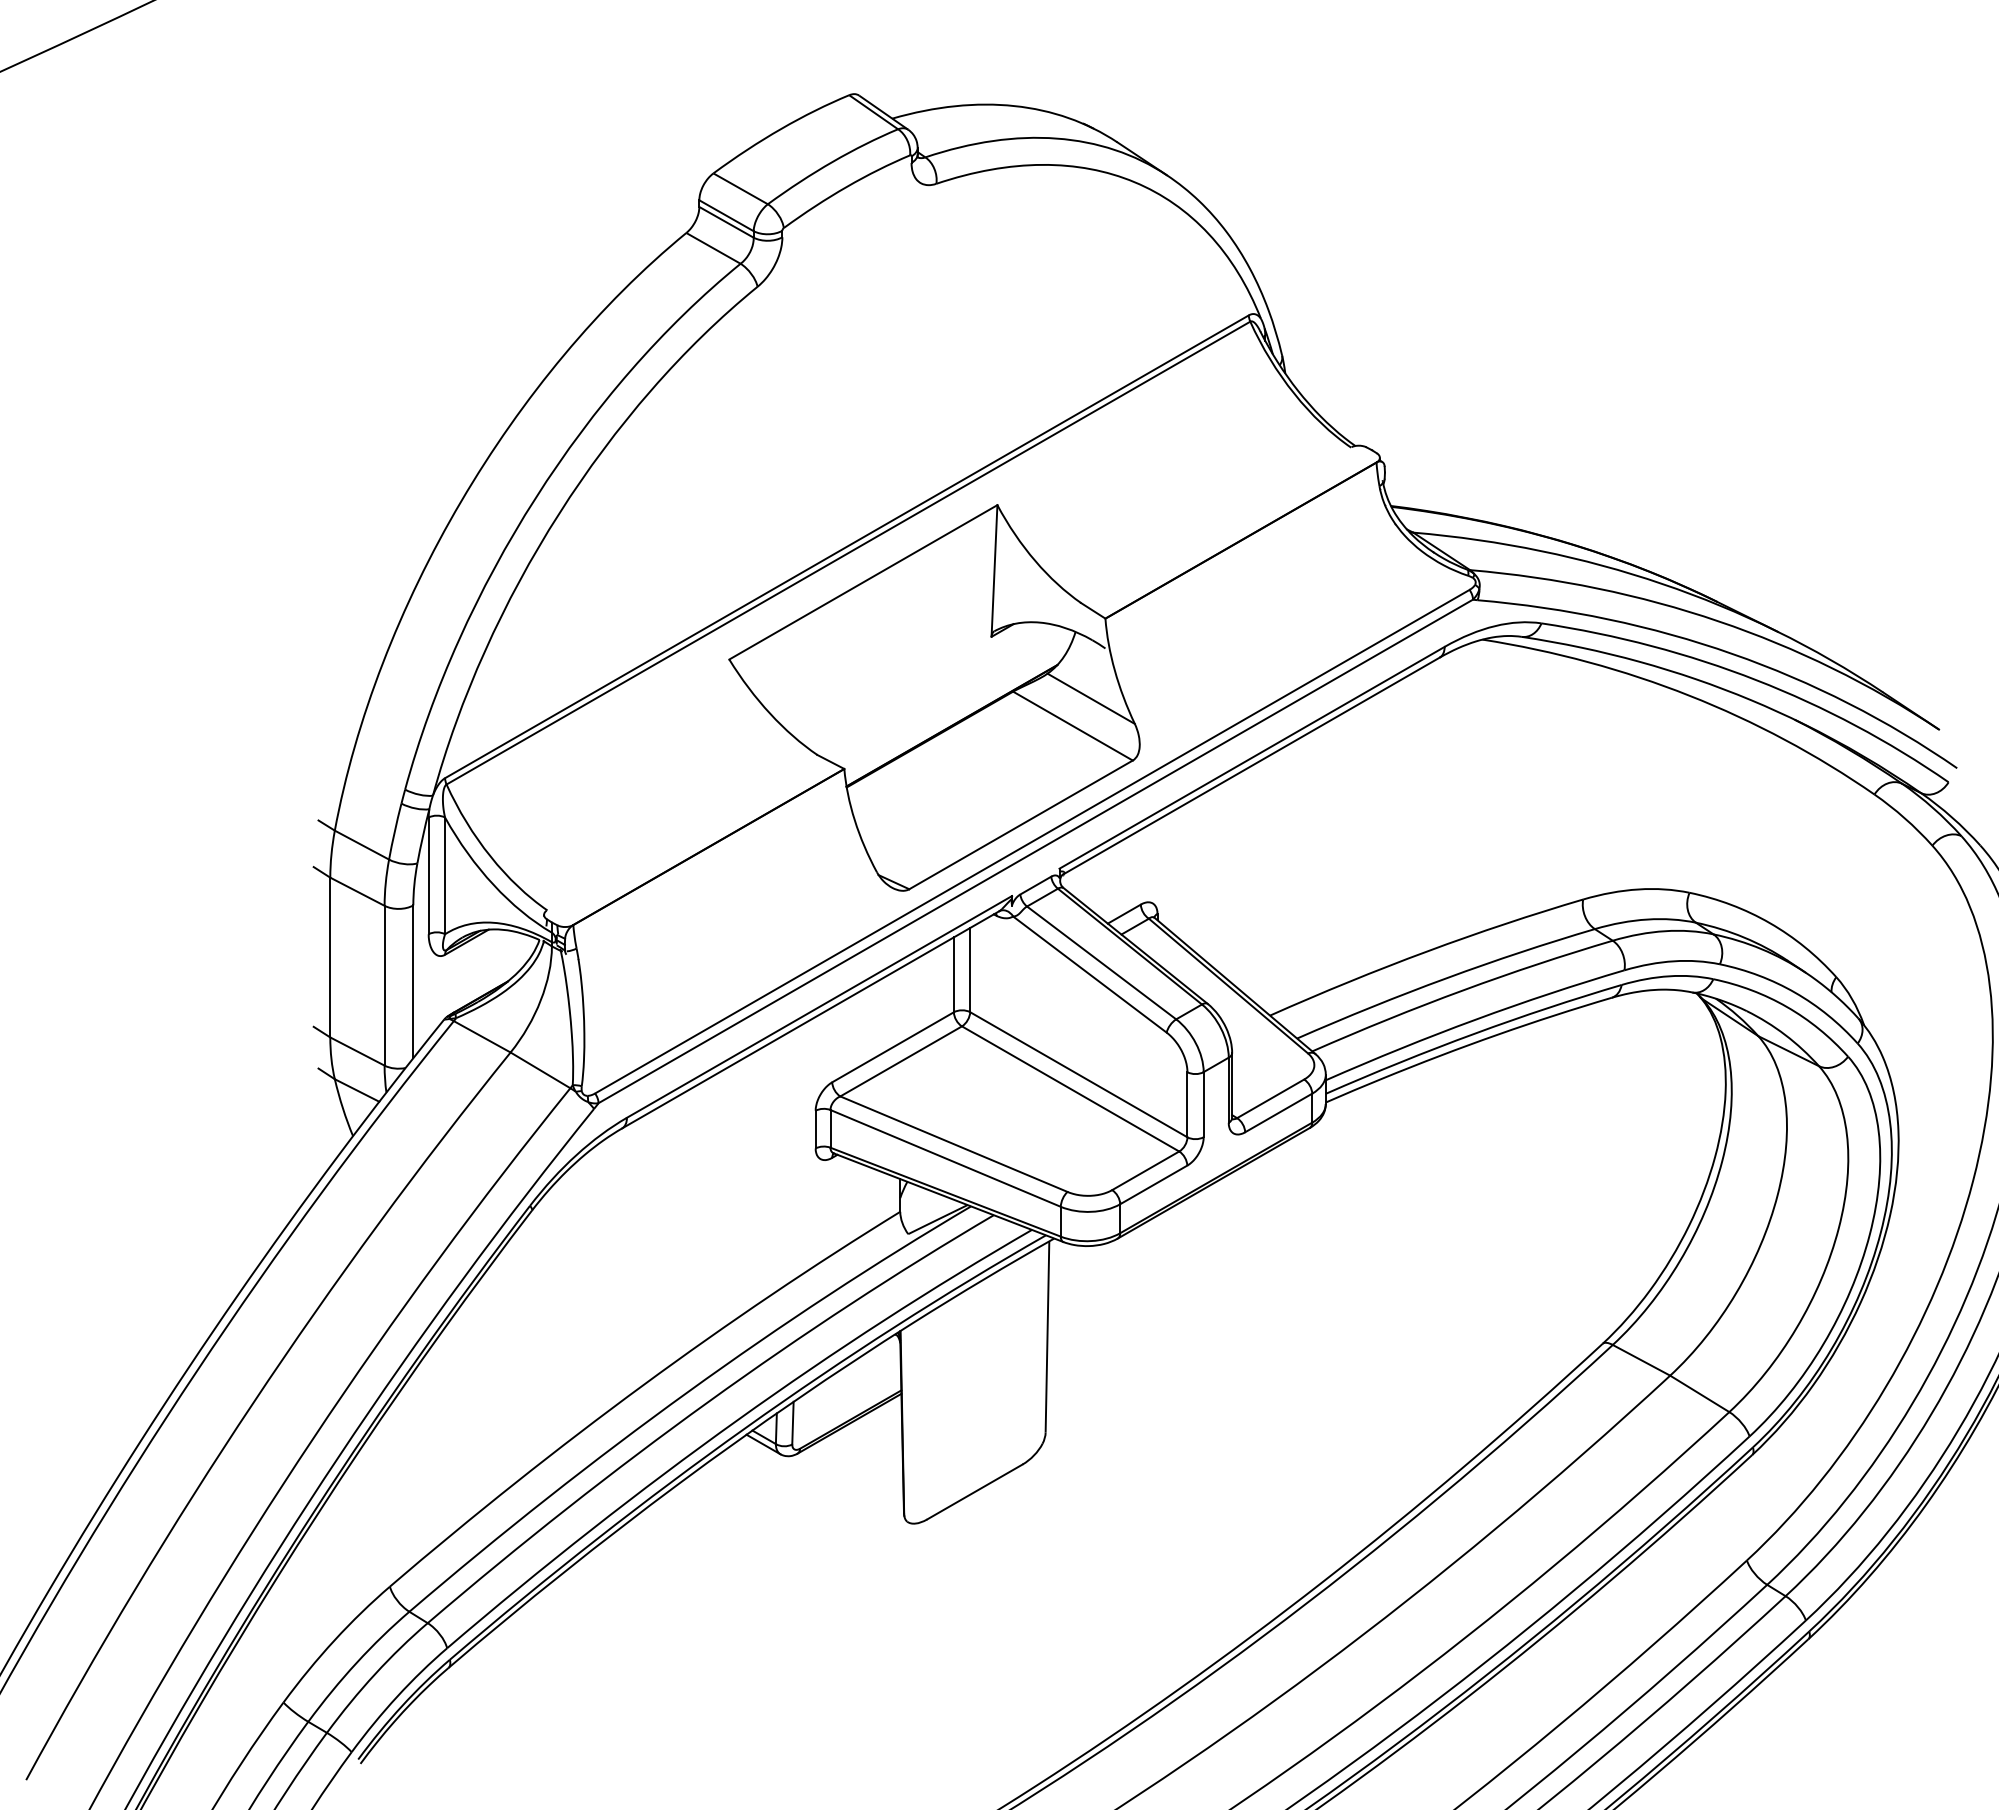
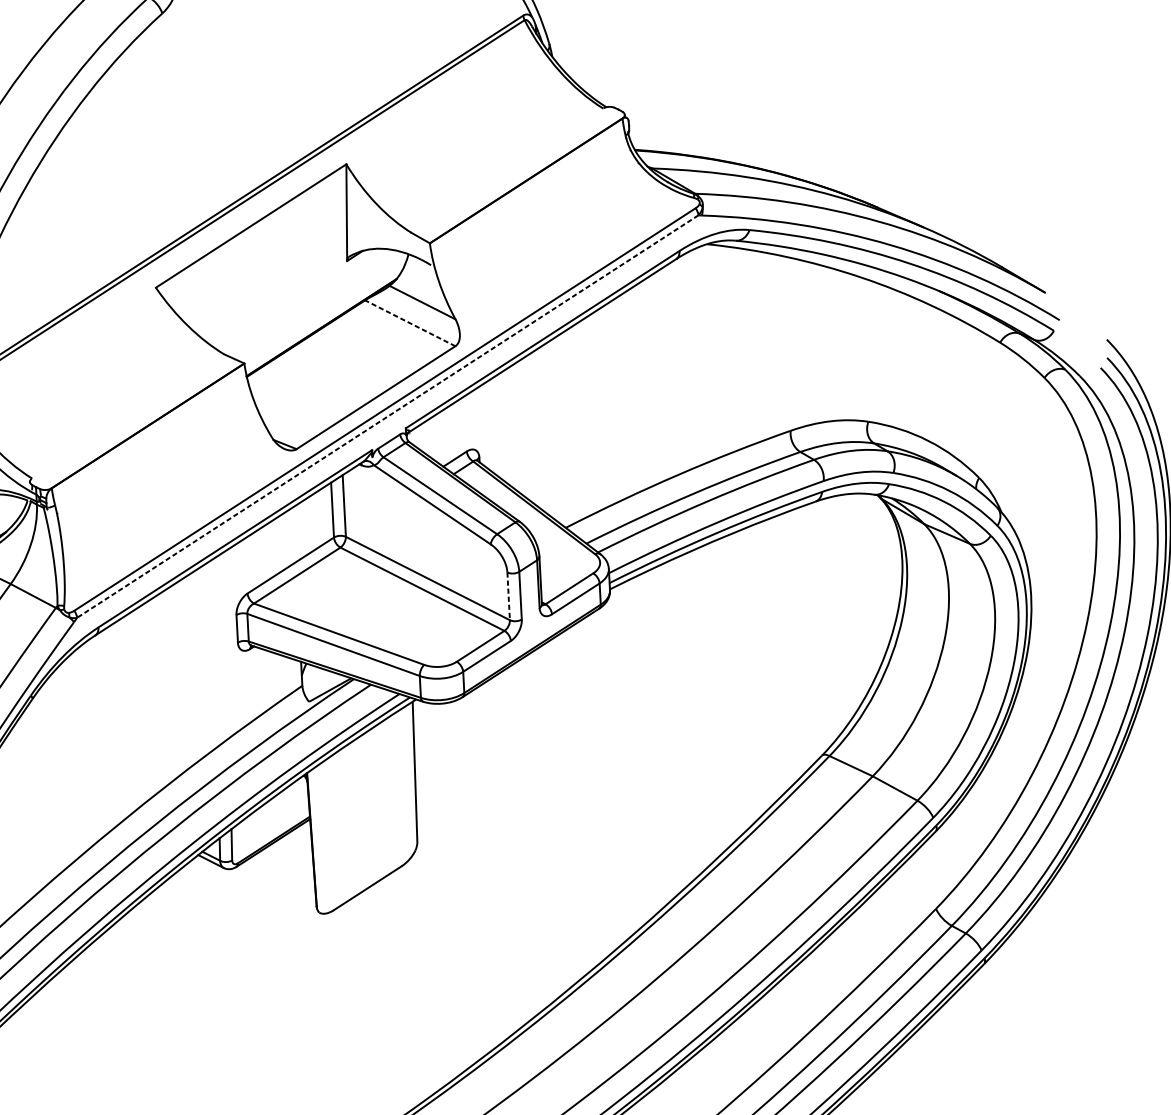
line: (1072, 725) -> (409, 322), solid -> dashed
line: (1035, 851) -> (387, 416), solid -> dashed
line: (1187, 1104) -> (508, 596), solid -> dashed

